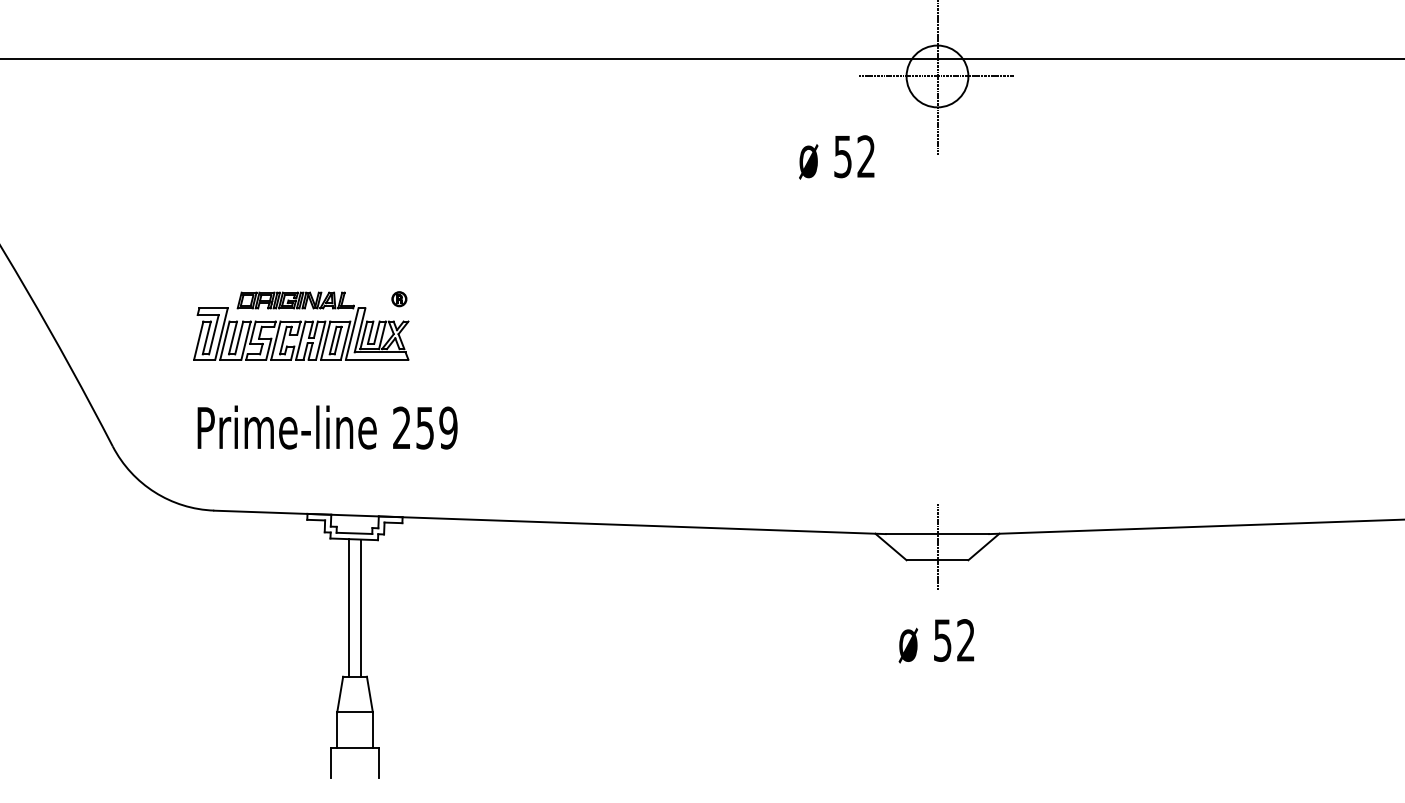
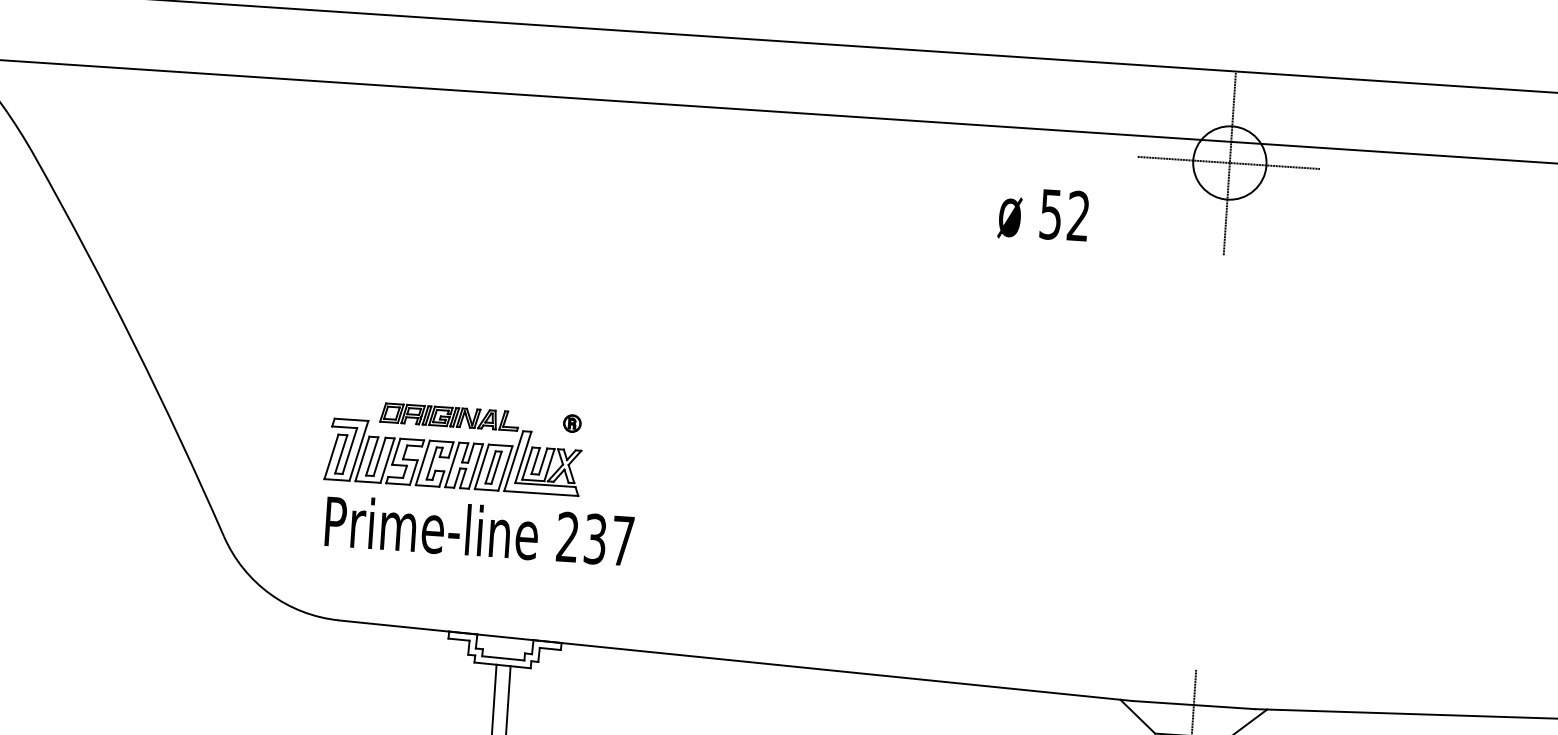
text: (836, 157) -> (1043, 214), moved
part: (301, 325) -> (454, 447), moved
text: (437, 427) -> (610, 539), 259 -> 237

